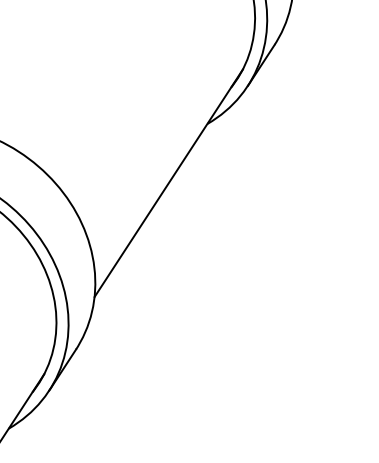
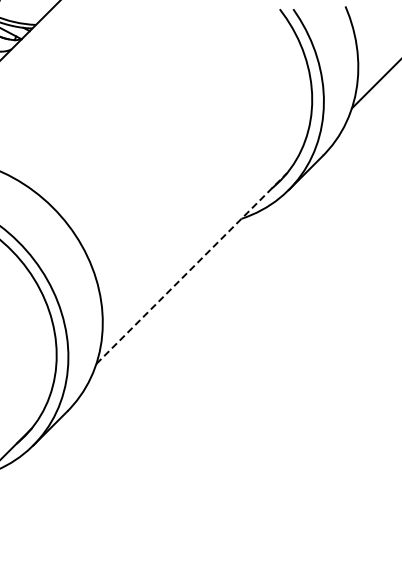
line: (168, 183) -> (191, 268), solid -> dashed

